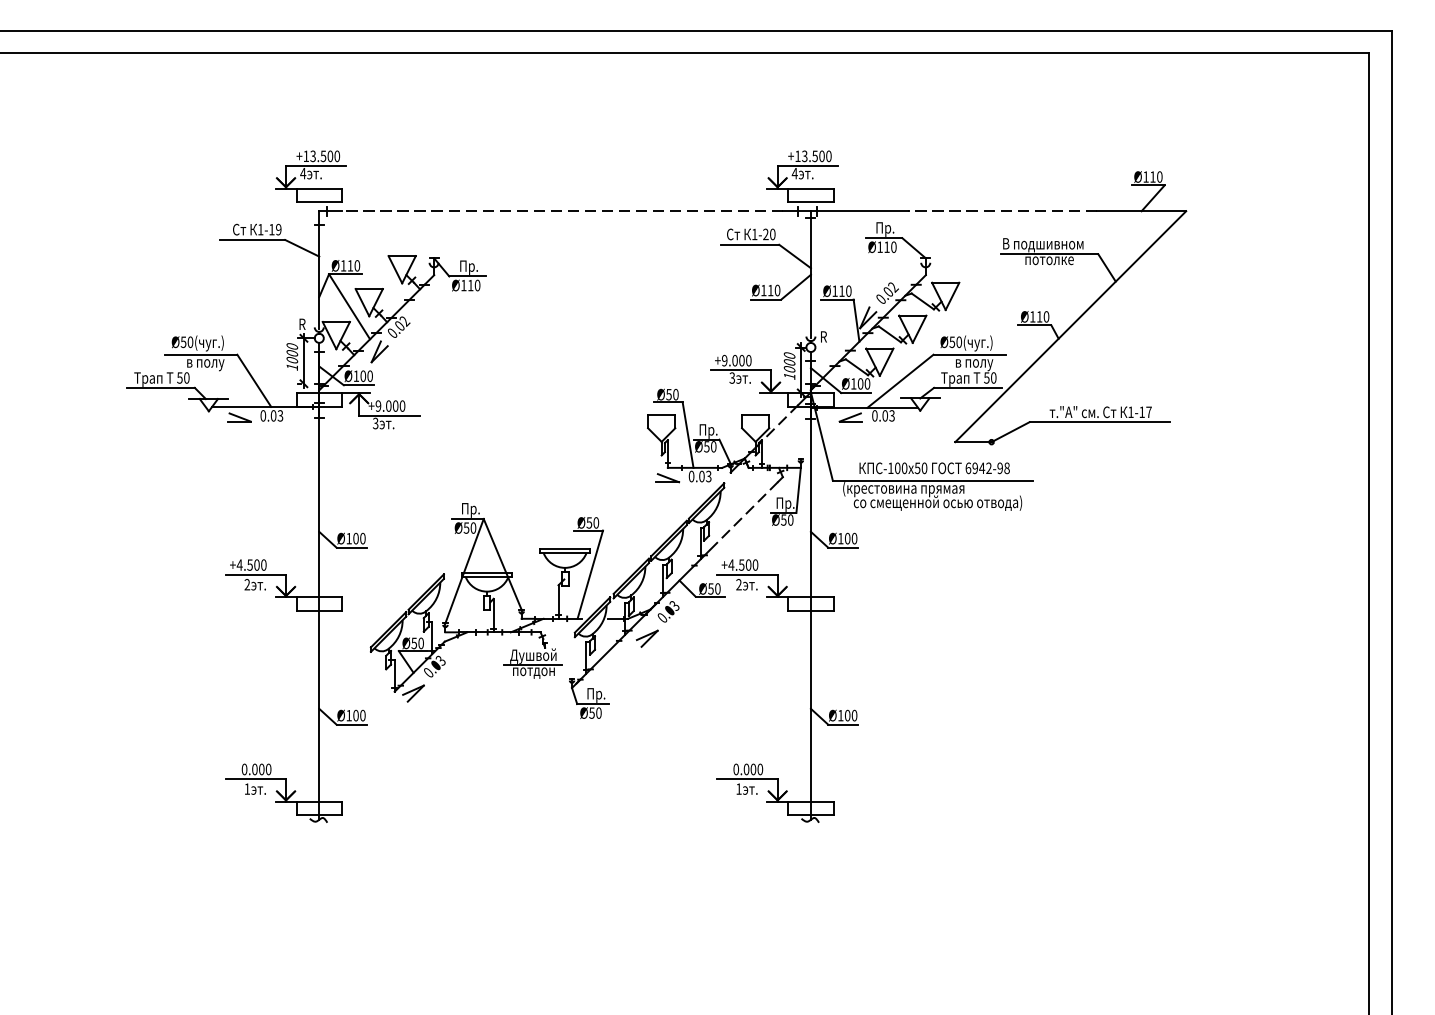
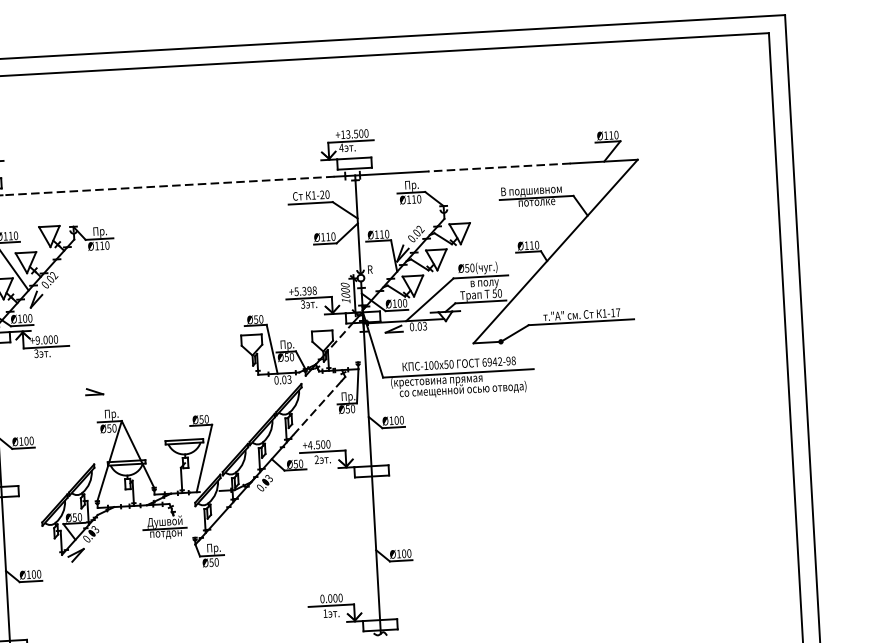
text: (736, 360) -> (305, 291), +9.000 -> +5.398
part: (667, 478) -> (94, 391), moved
part: (646, 638) -> (249, 504), removed

